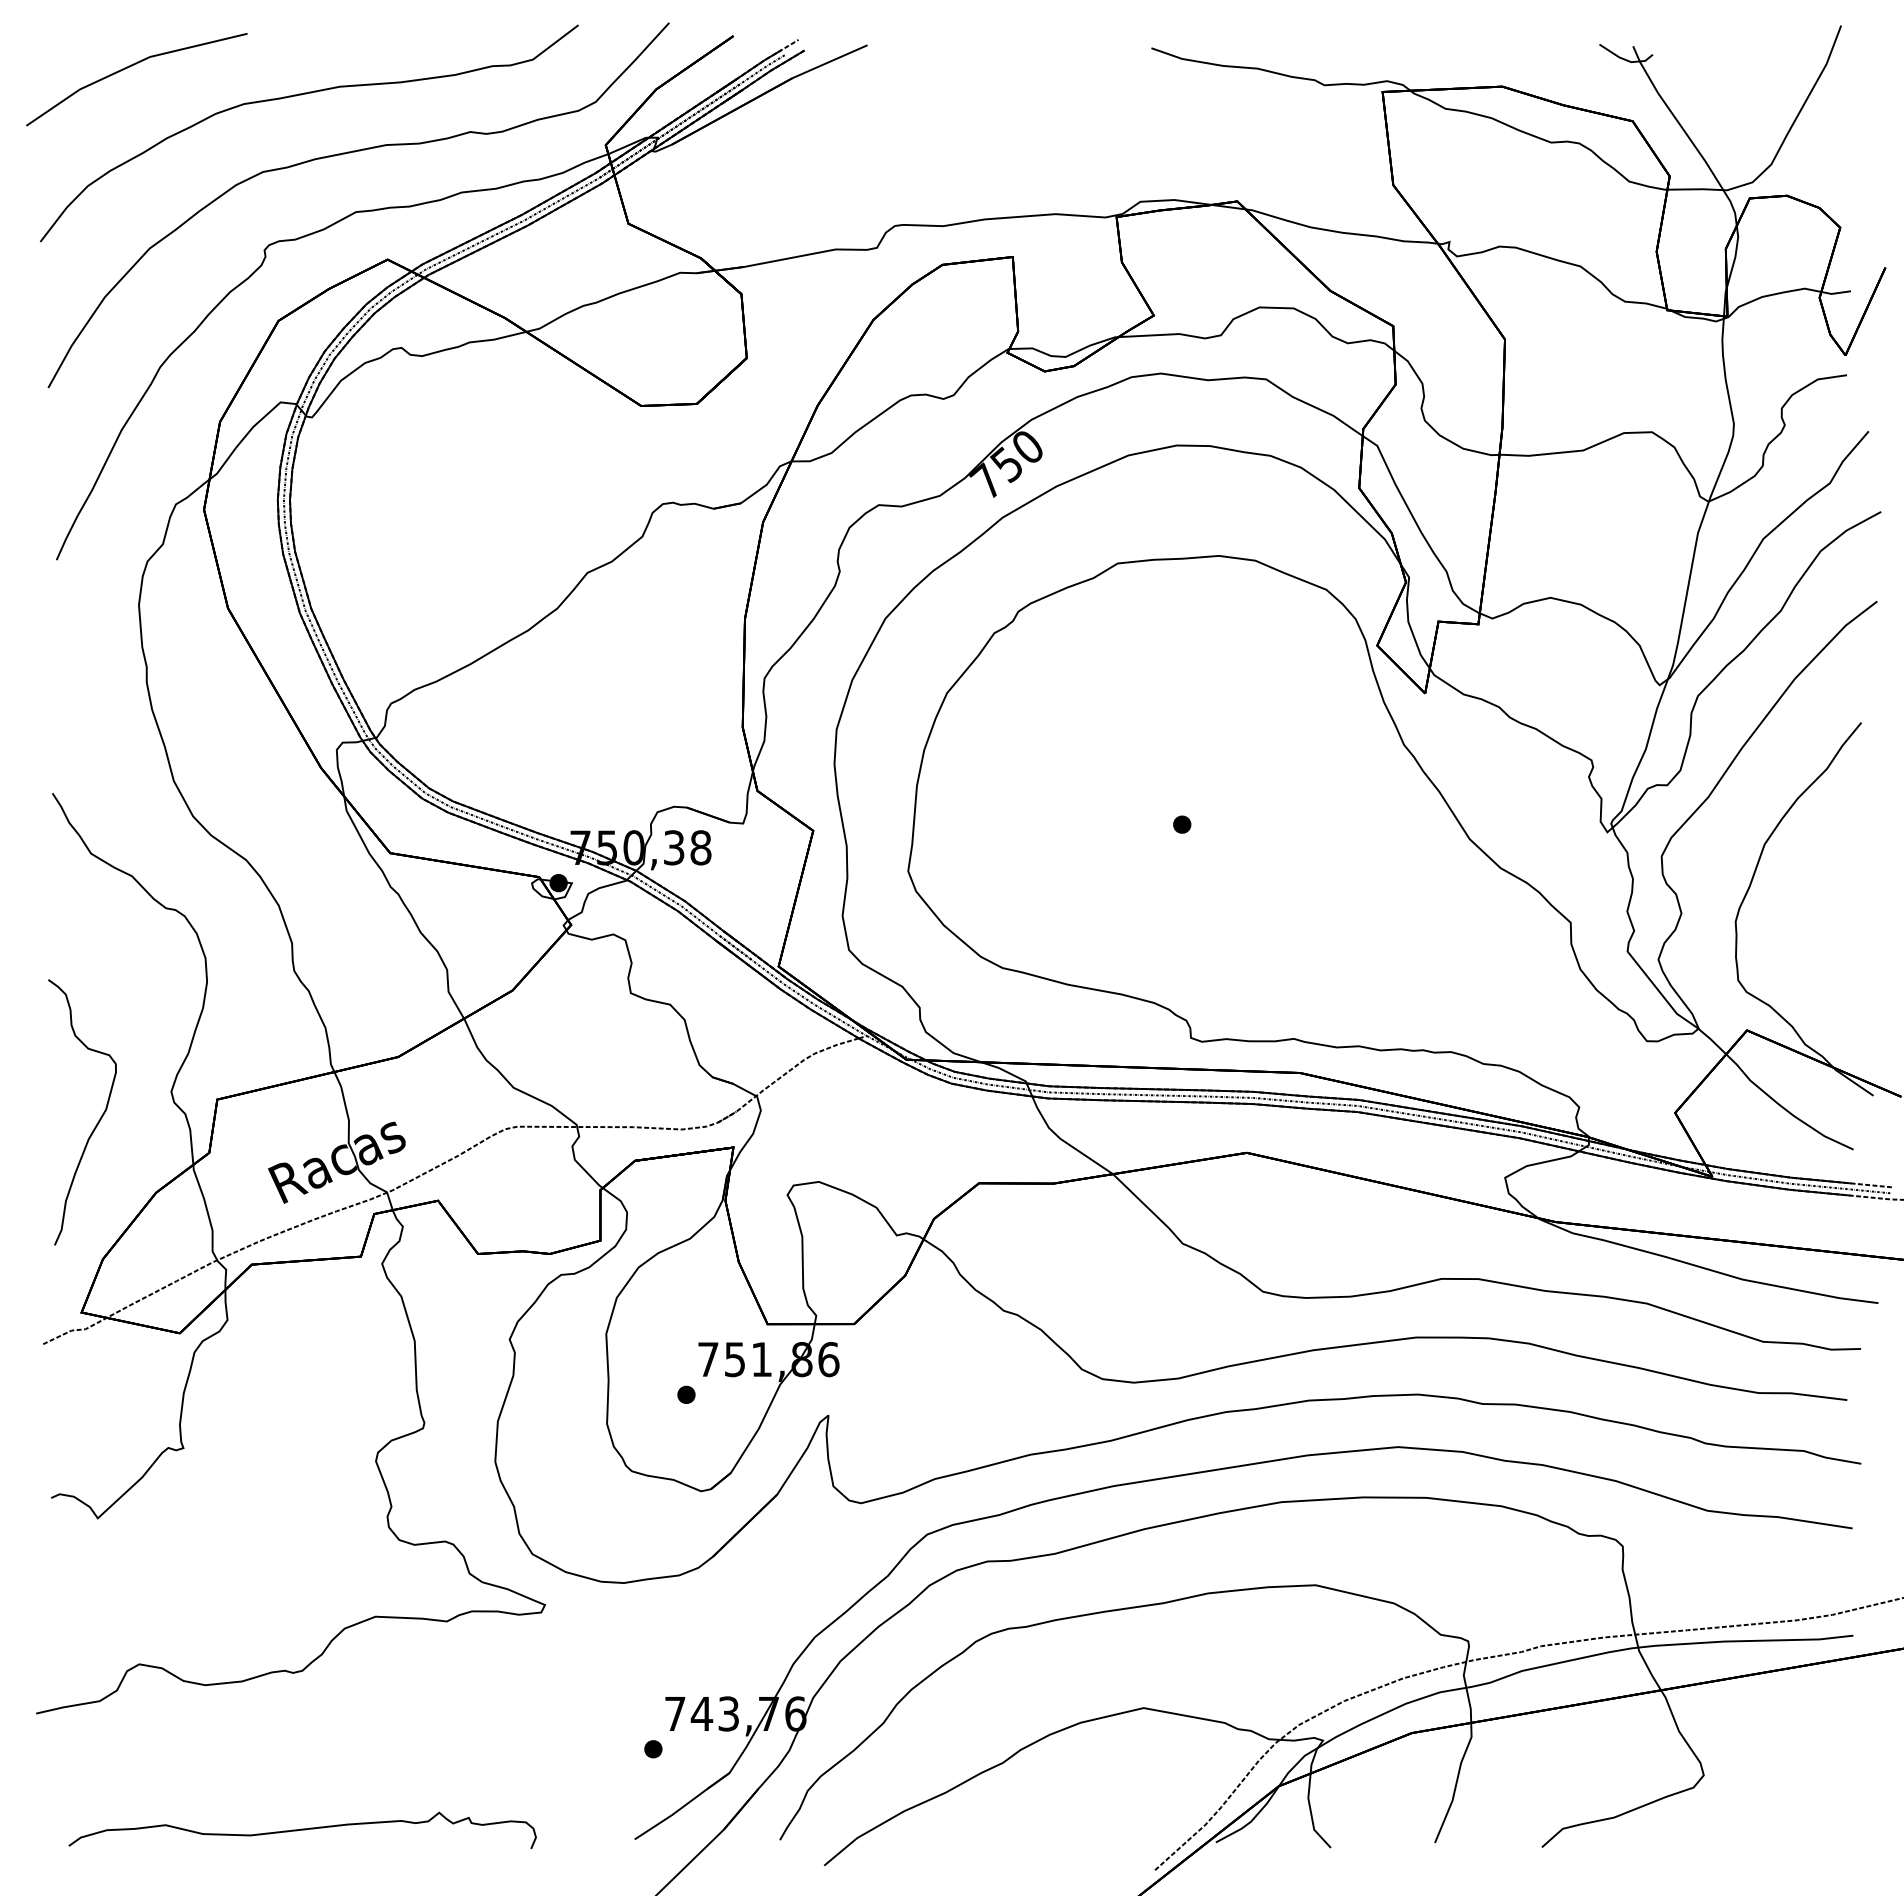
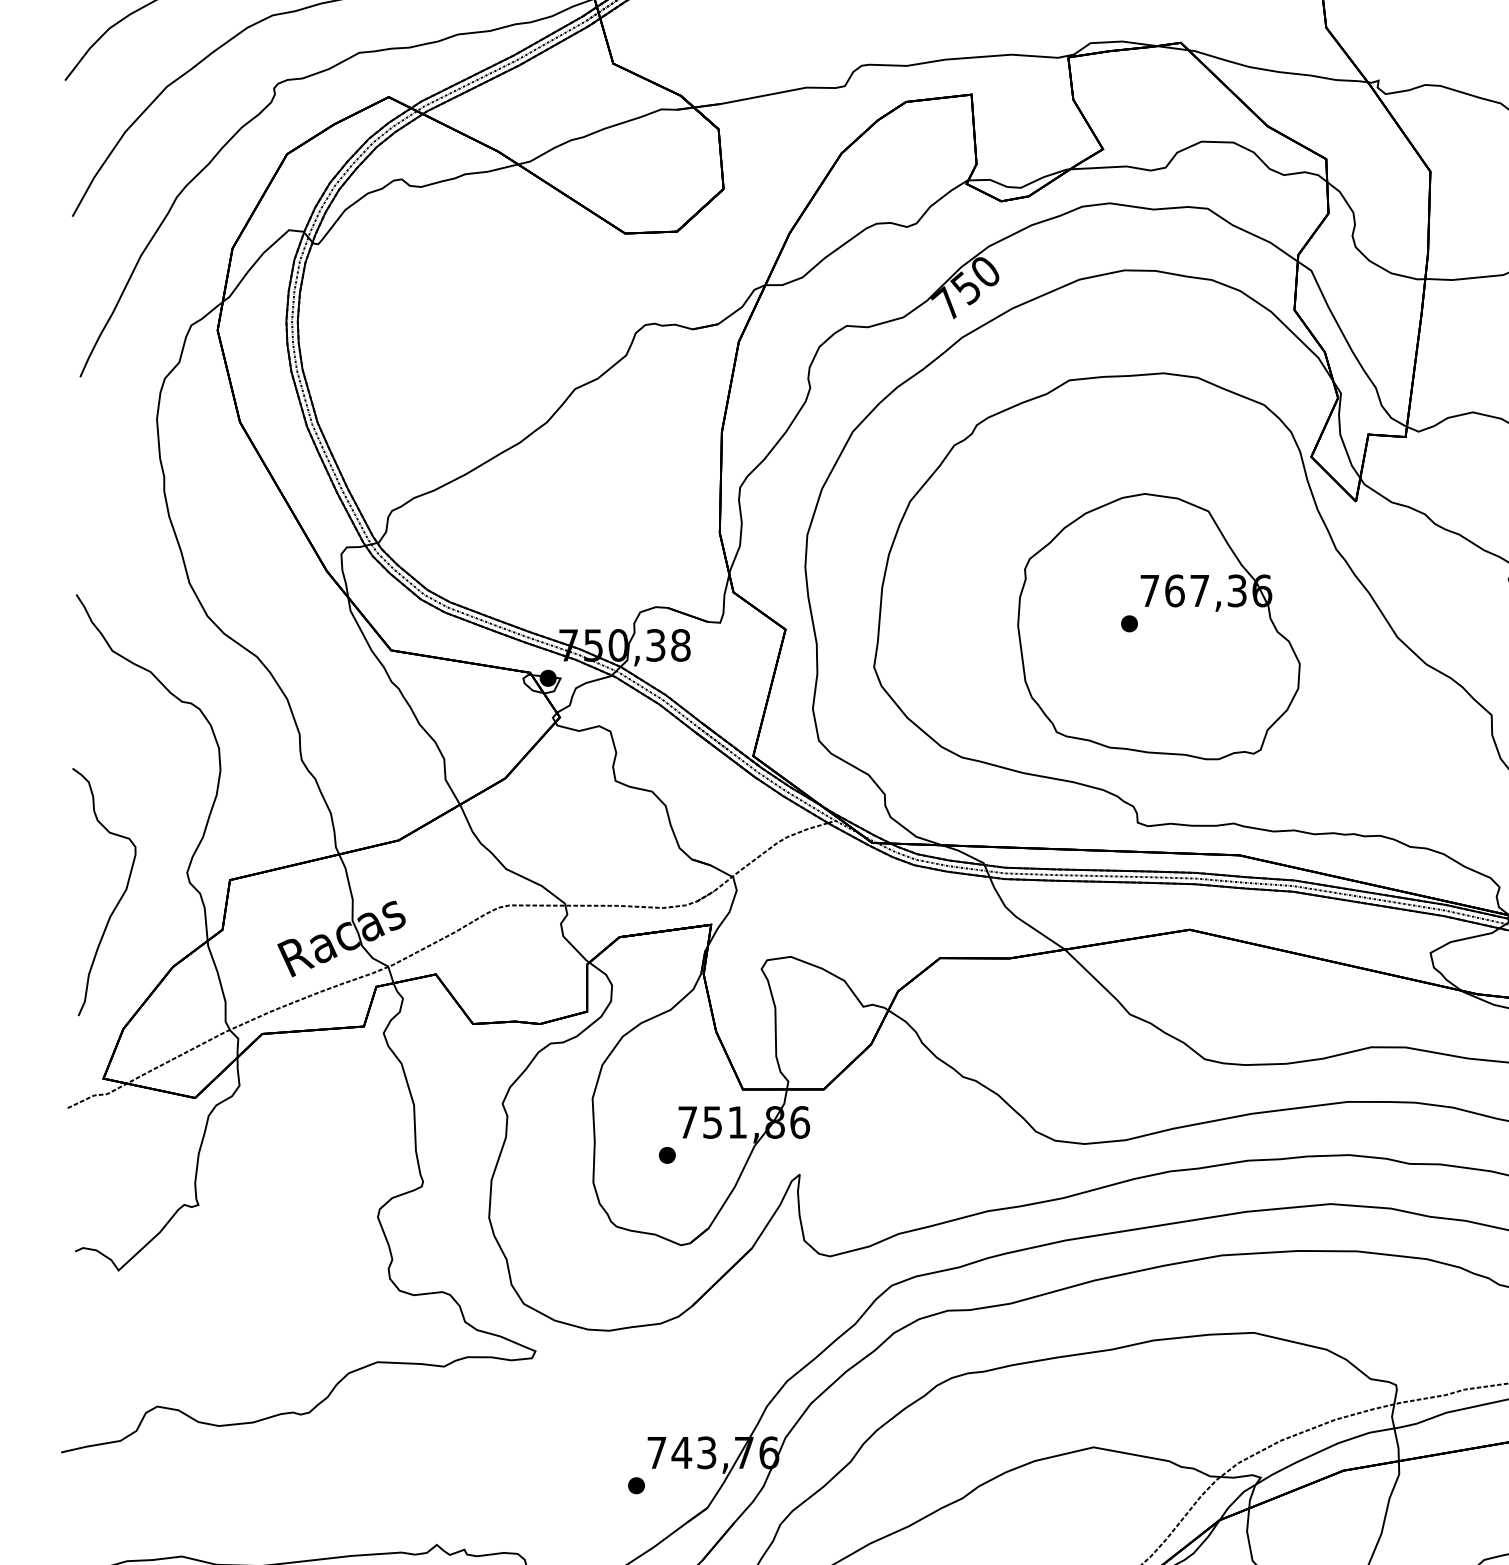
part: (1213, 827) -> (1158, 626), added

